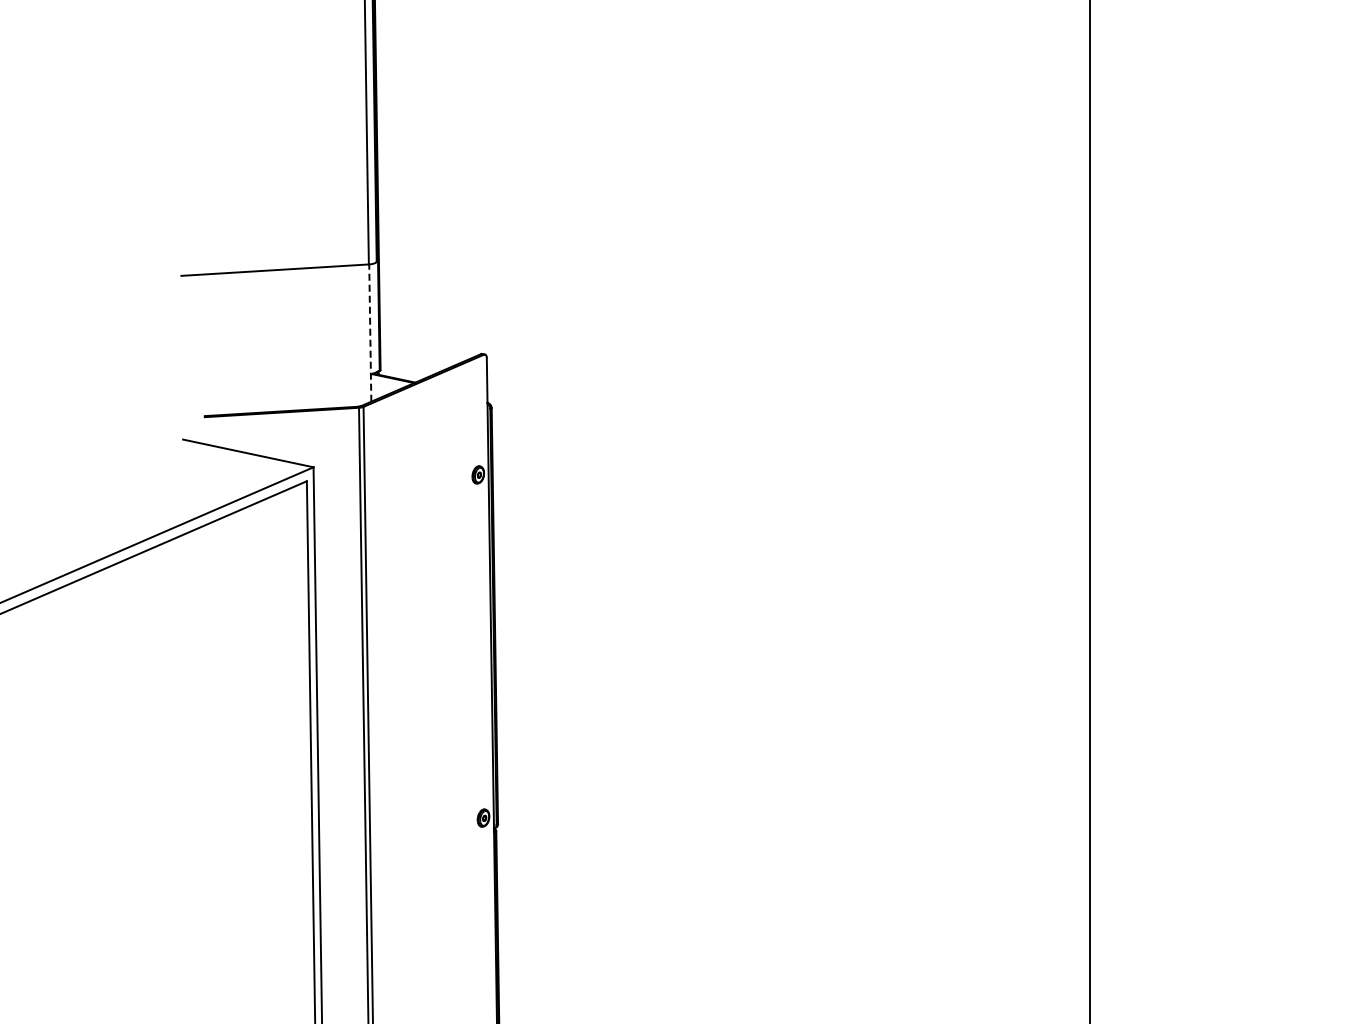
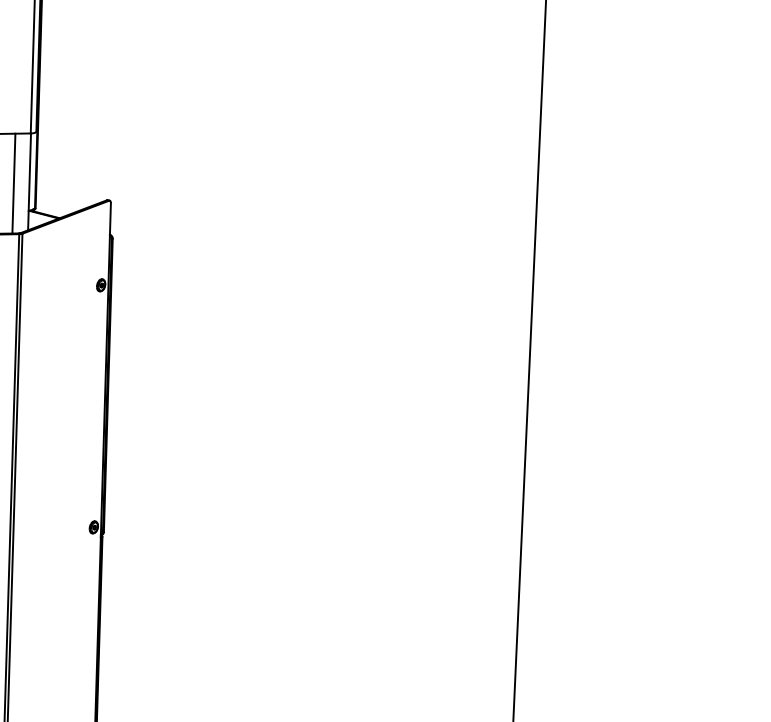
line: (370, 333) -> (29, 182), dashed -> solid
line: (348, 336) -> (14, 183), added

